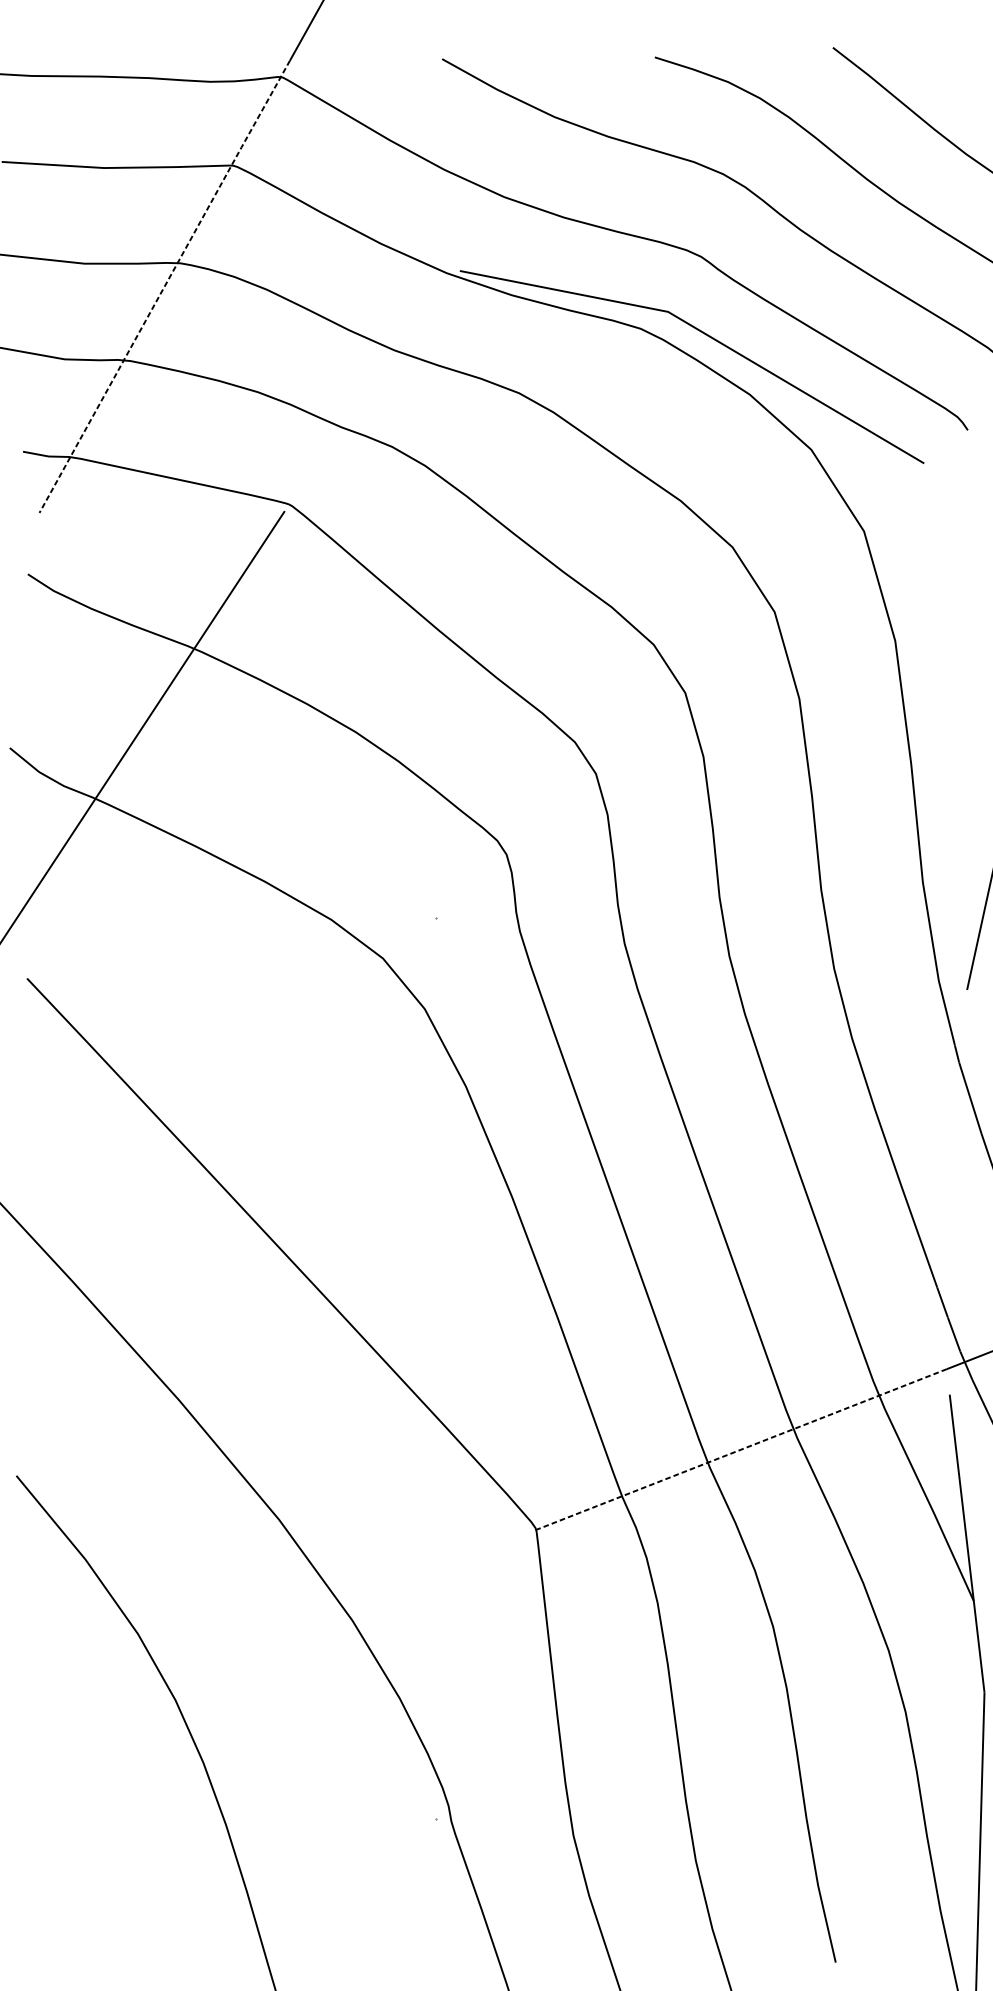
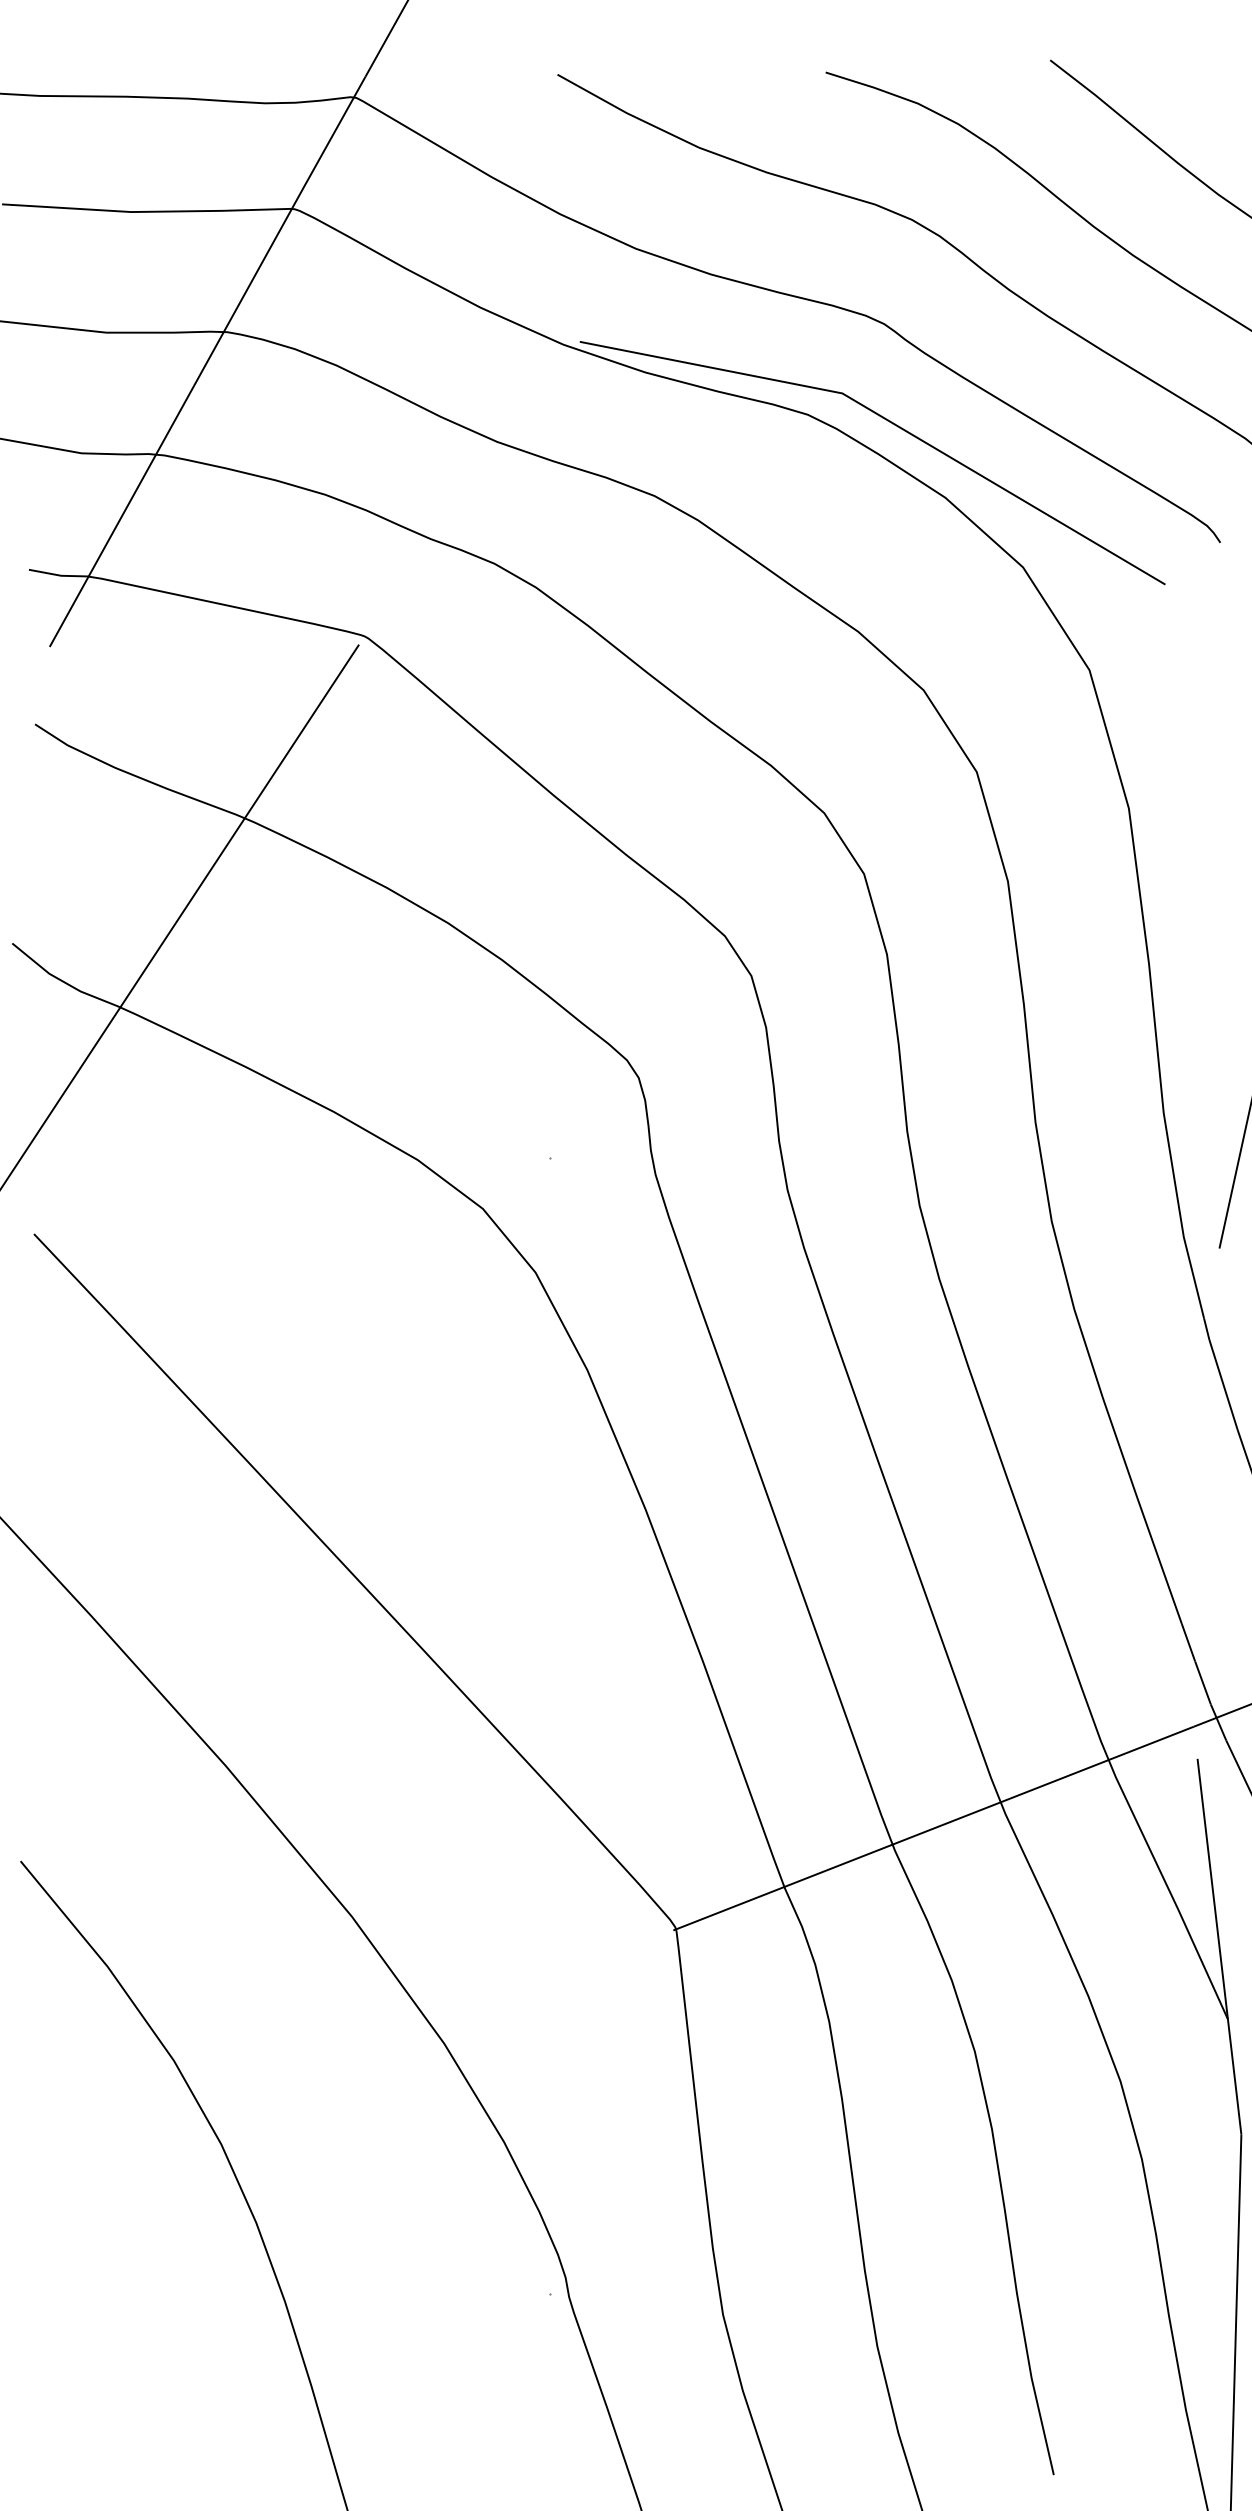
line: (164, 285) -> (207, 360), dashed -> solid
line: (740, 1449) -> (933, 1828), dashed -> solid

